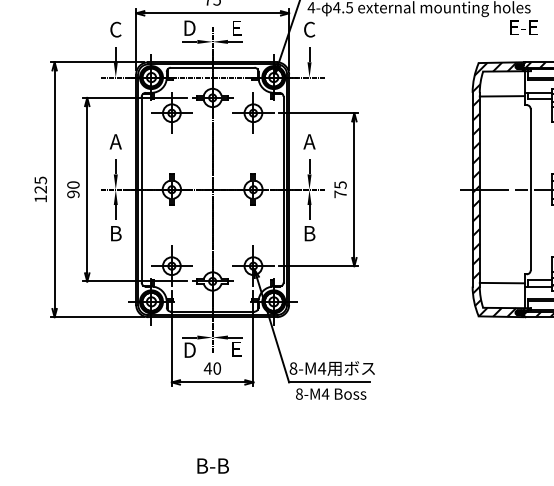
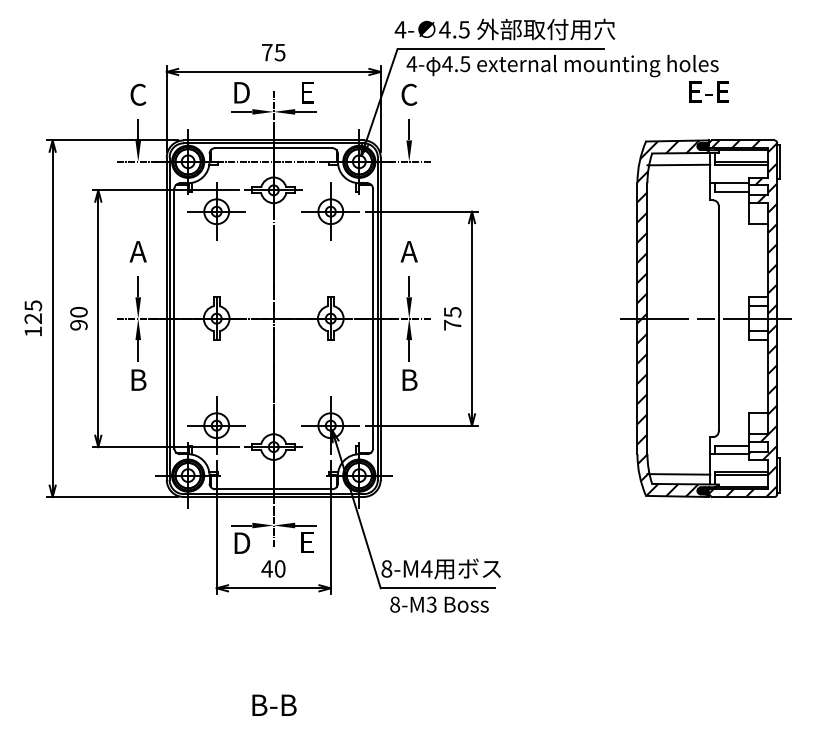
line: (501, 95) -> (678, 164), moved
line: (501, 283) -> (678, 474), moved
text: (325, 394) -> (431, 604), 8-M4 -> 8-M3

